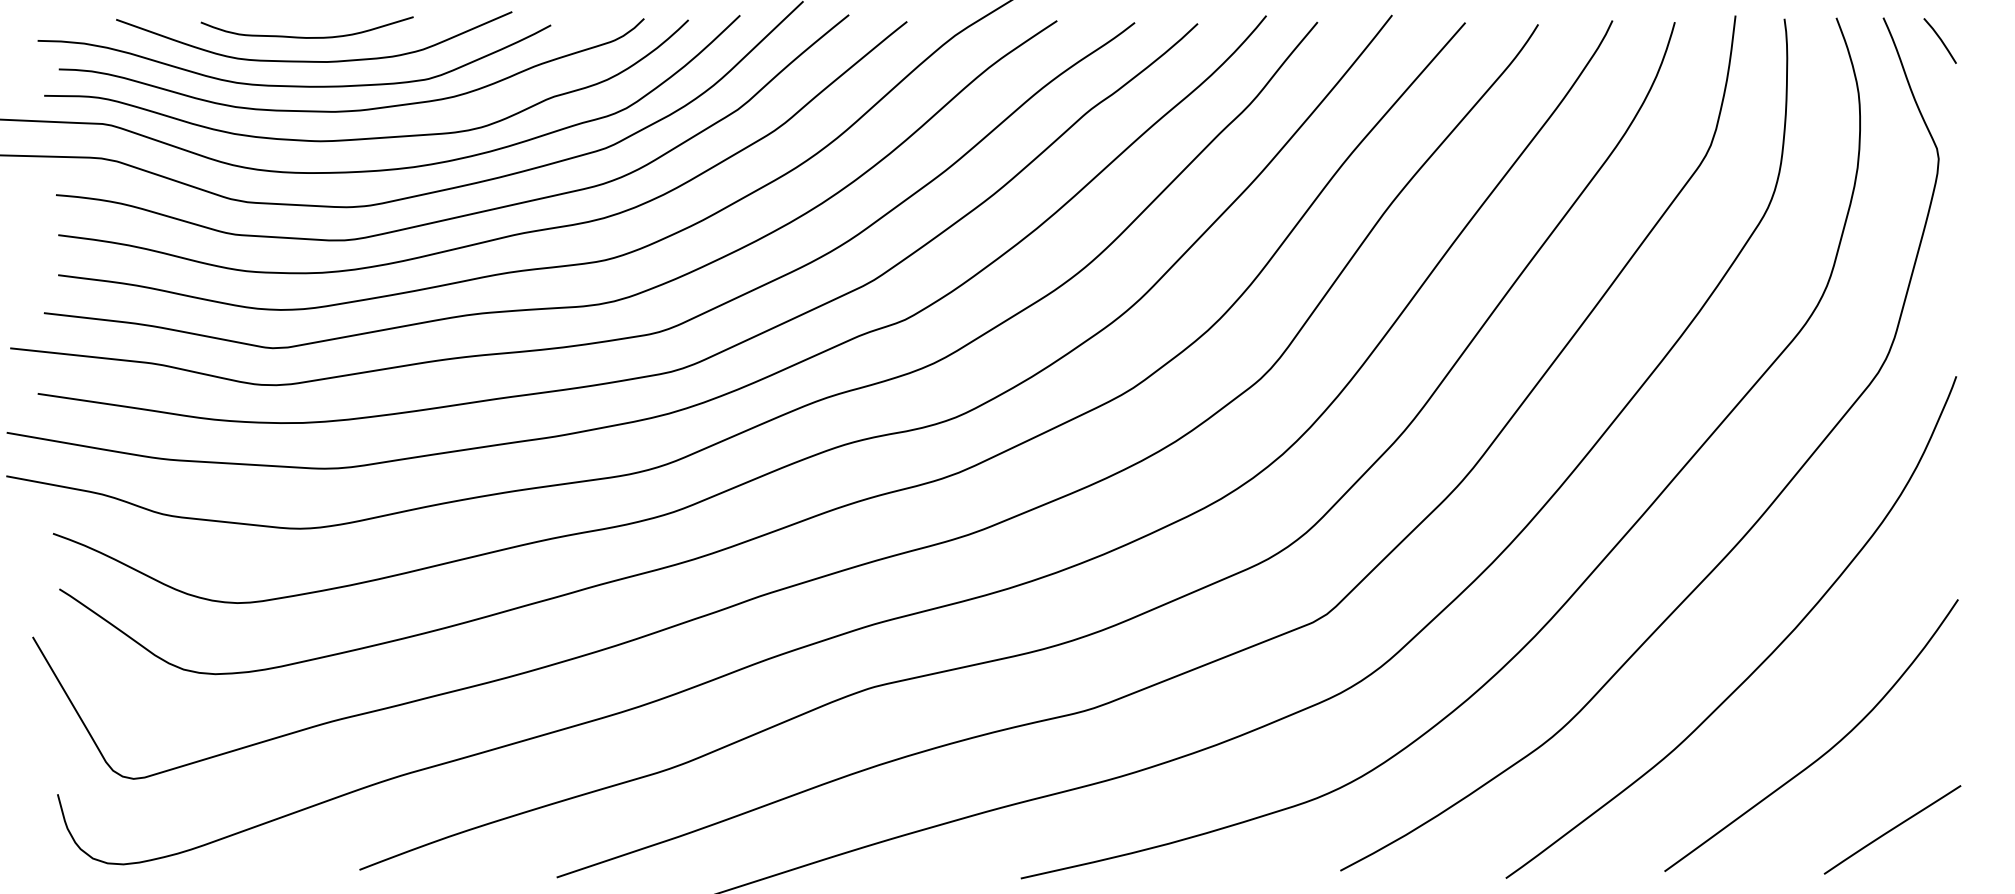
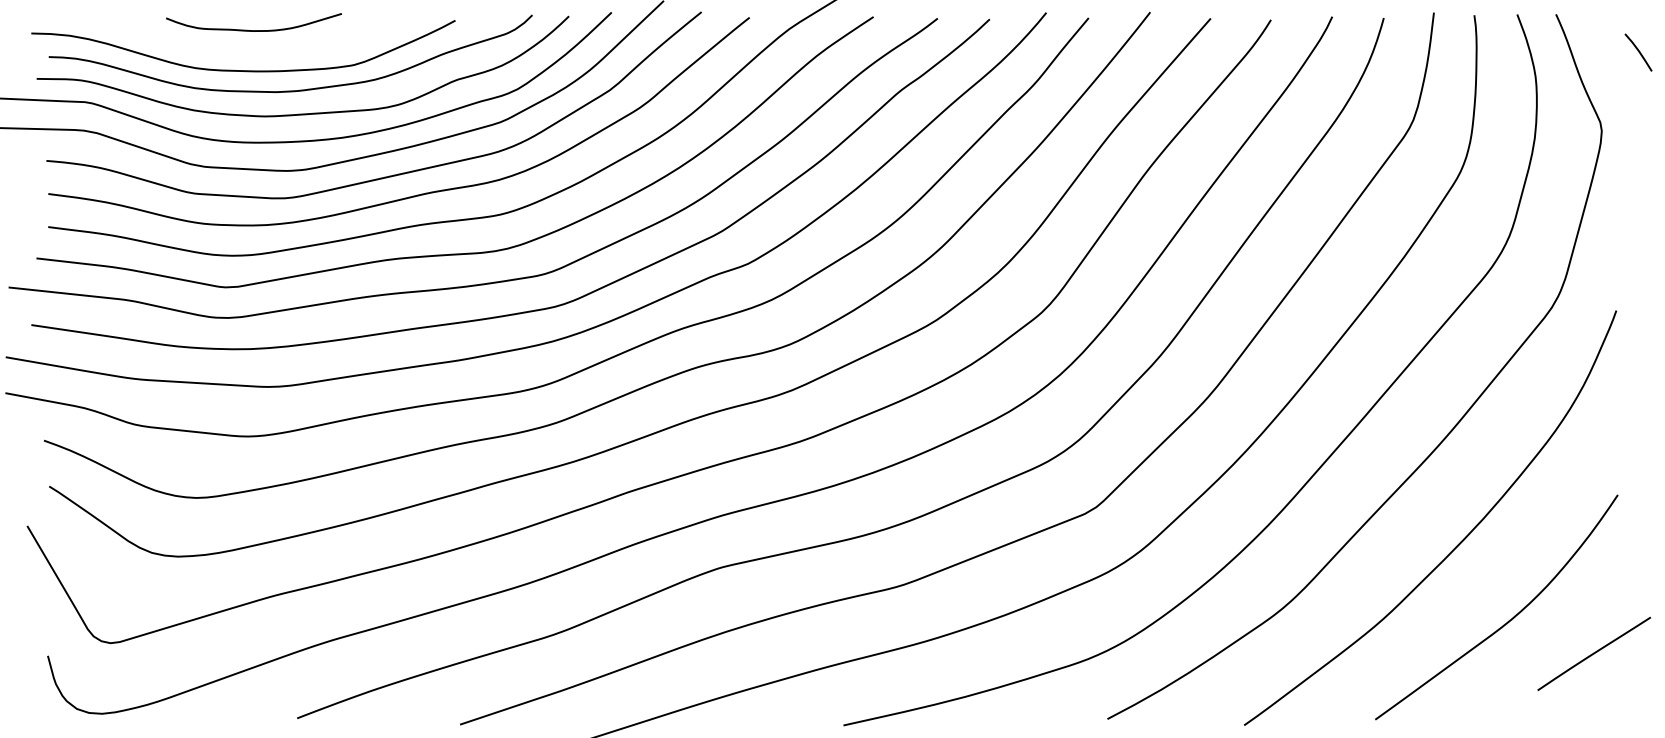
line: (1939, 39) -> (1637, 51), moved
curve: (312, 60) -> (258, 49), removed
curve: (1892, 829) -> (1594, 653), moved

